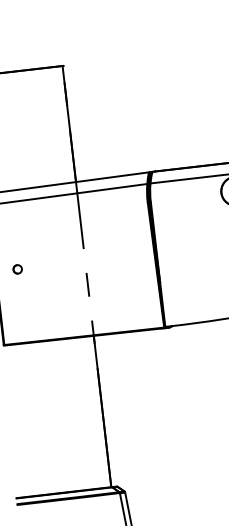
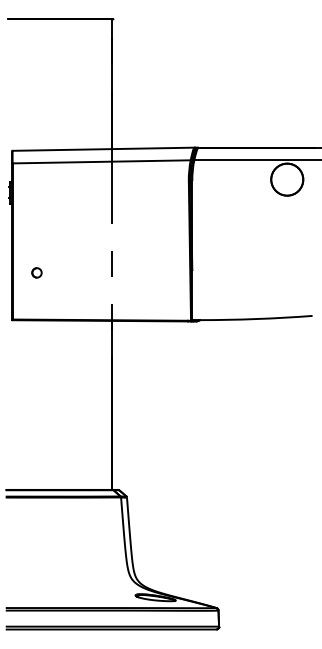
circle: (17, 269) -> (36, 272), moved

